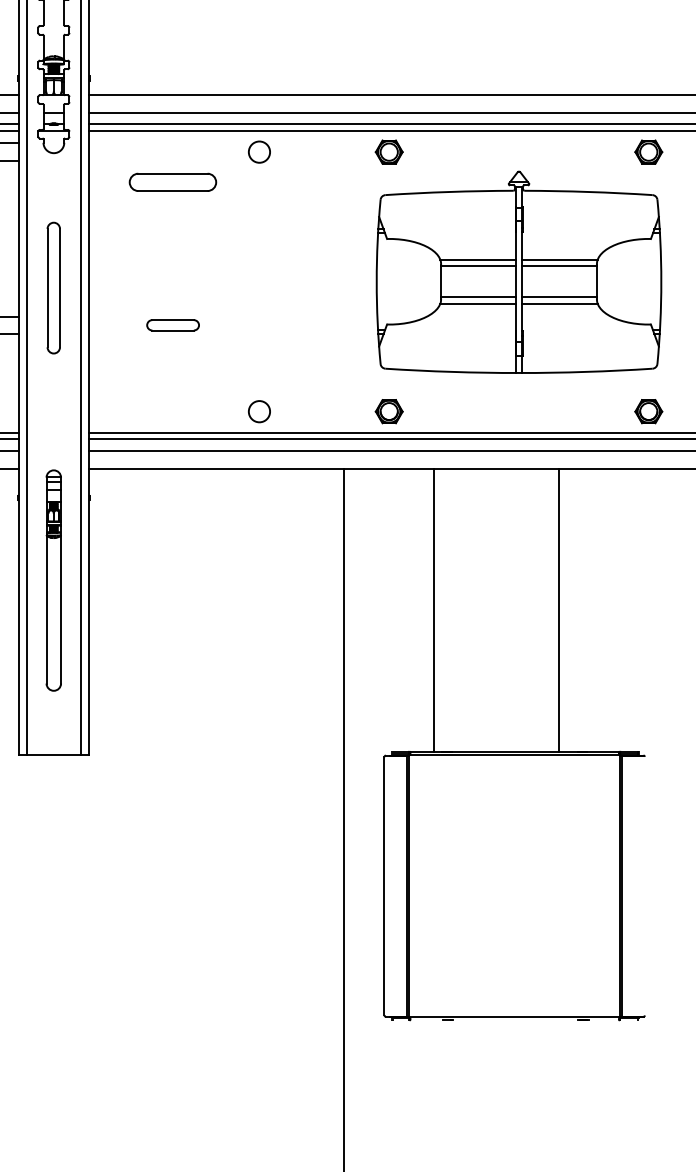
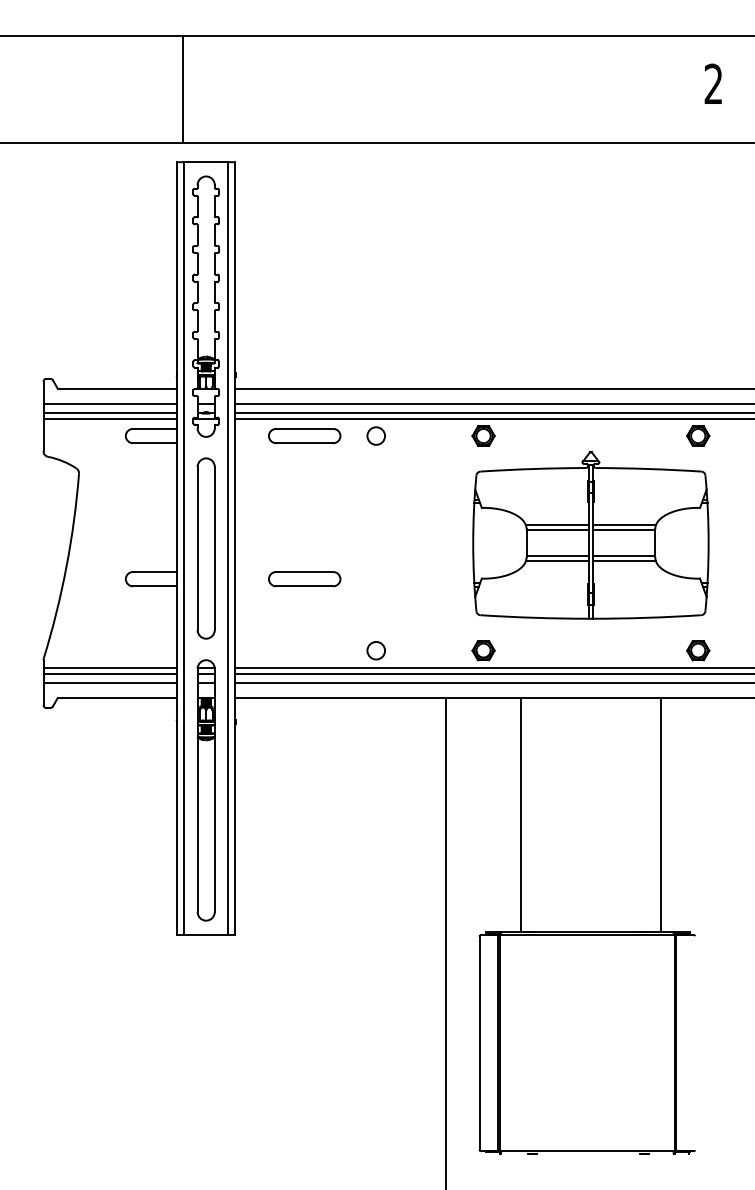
part: (172, 182) -> (304, 436), moved
part: (53, 288) -> (205, 548), size x1.67
part: (172, 325) -> (304, 579), size x1.67
part: (53, 580) -> (205, 790), size x1.43
line: (559, 609) -> (661, 814), moved

